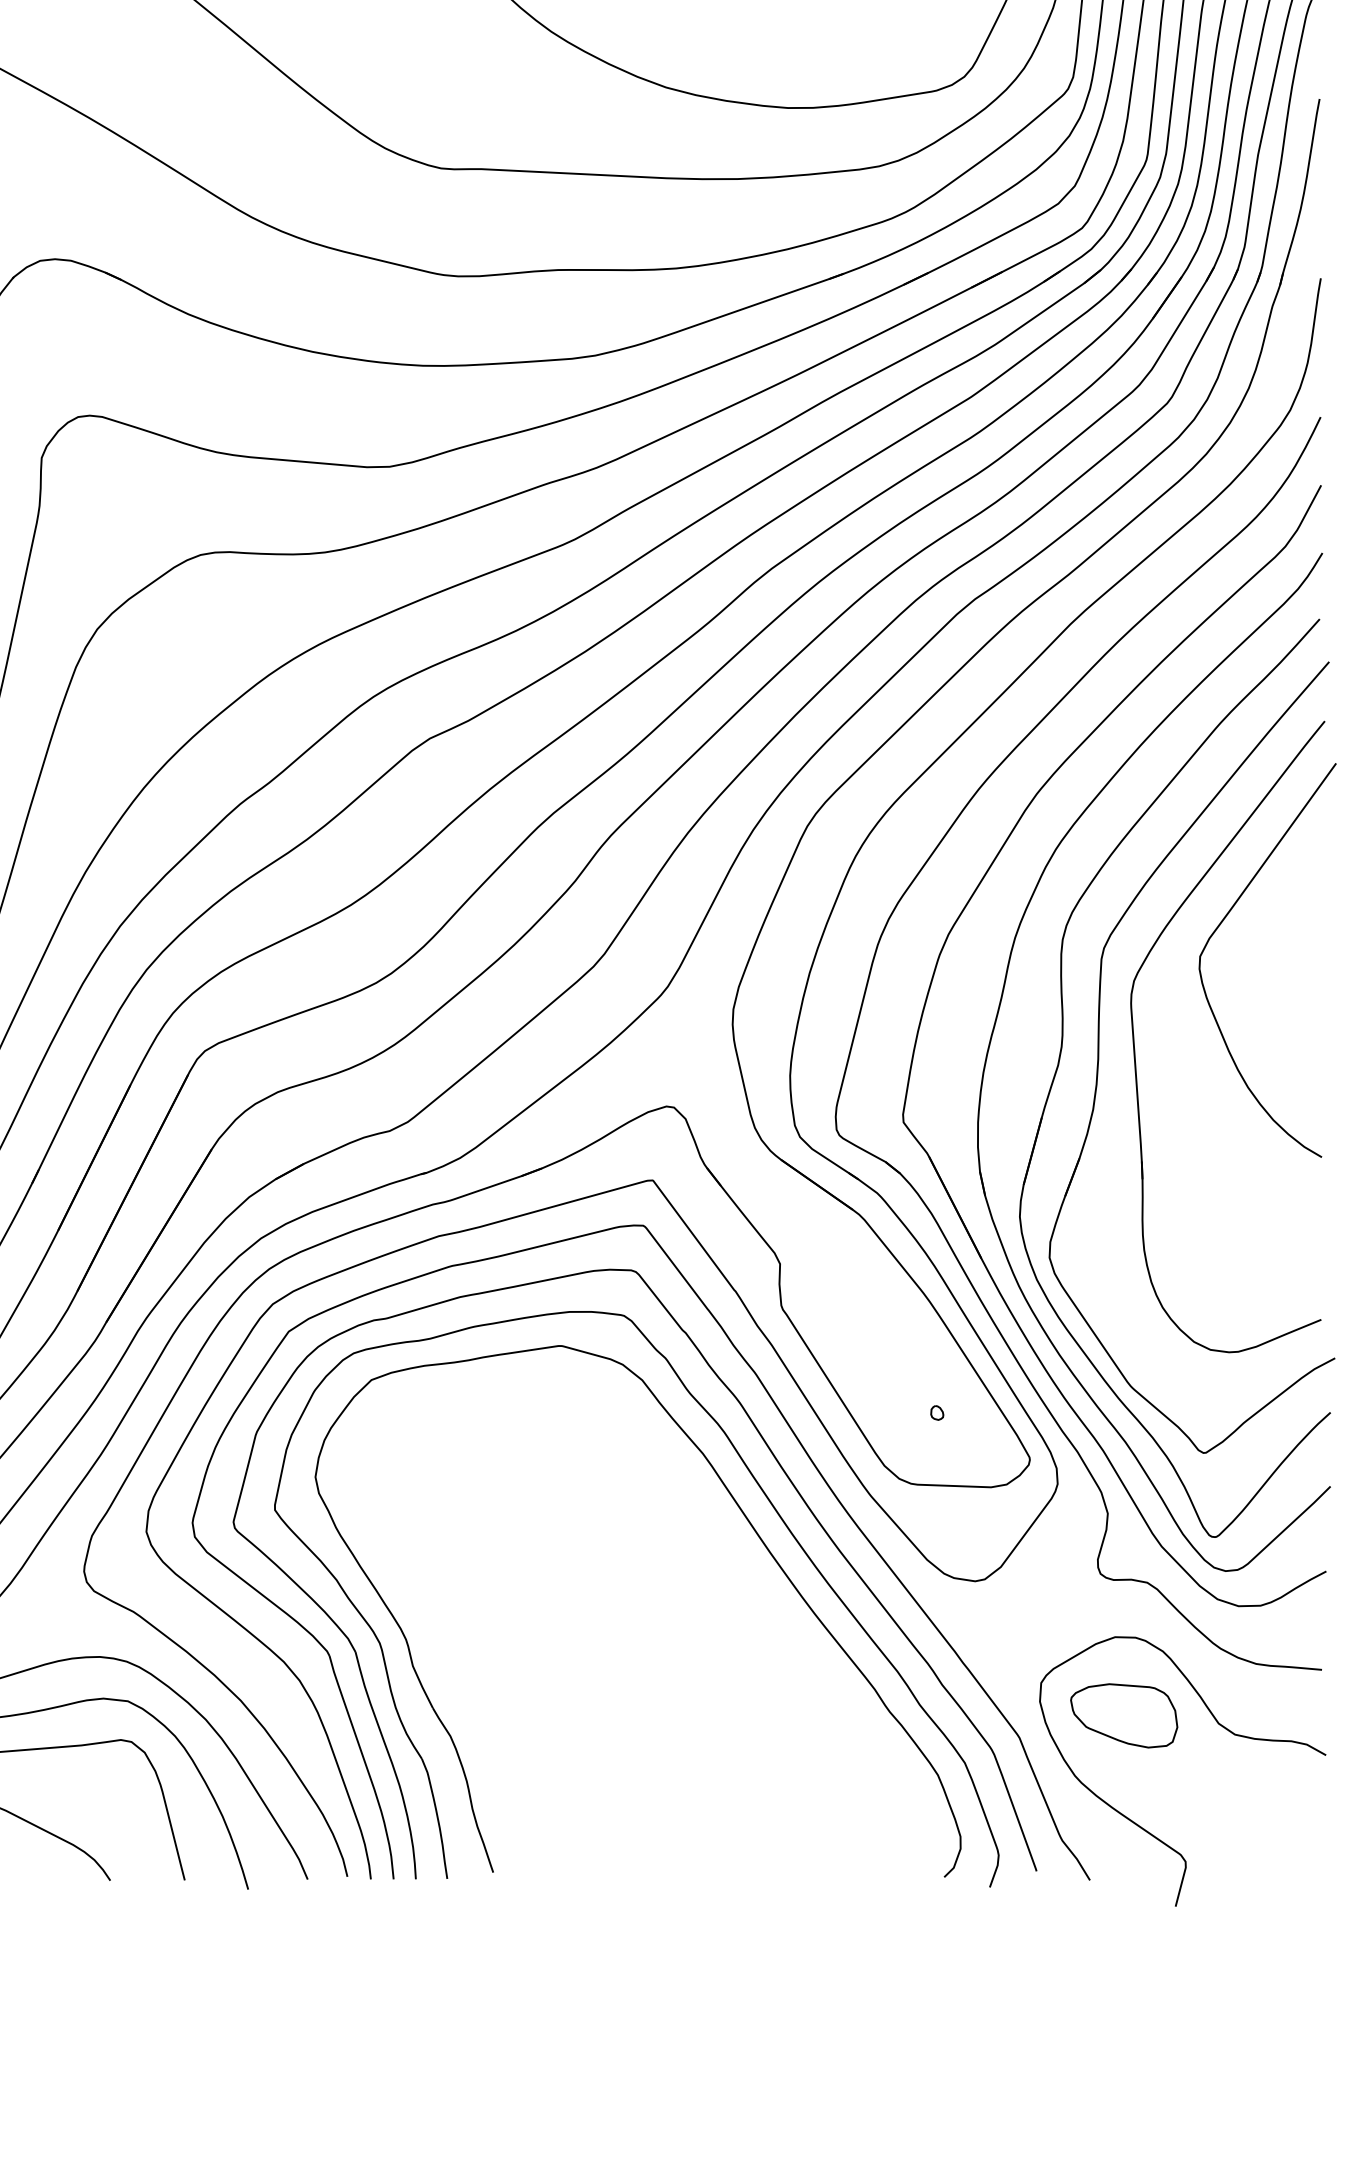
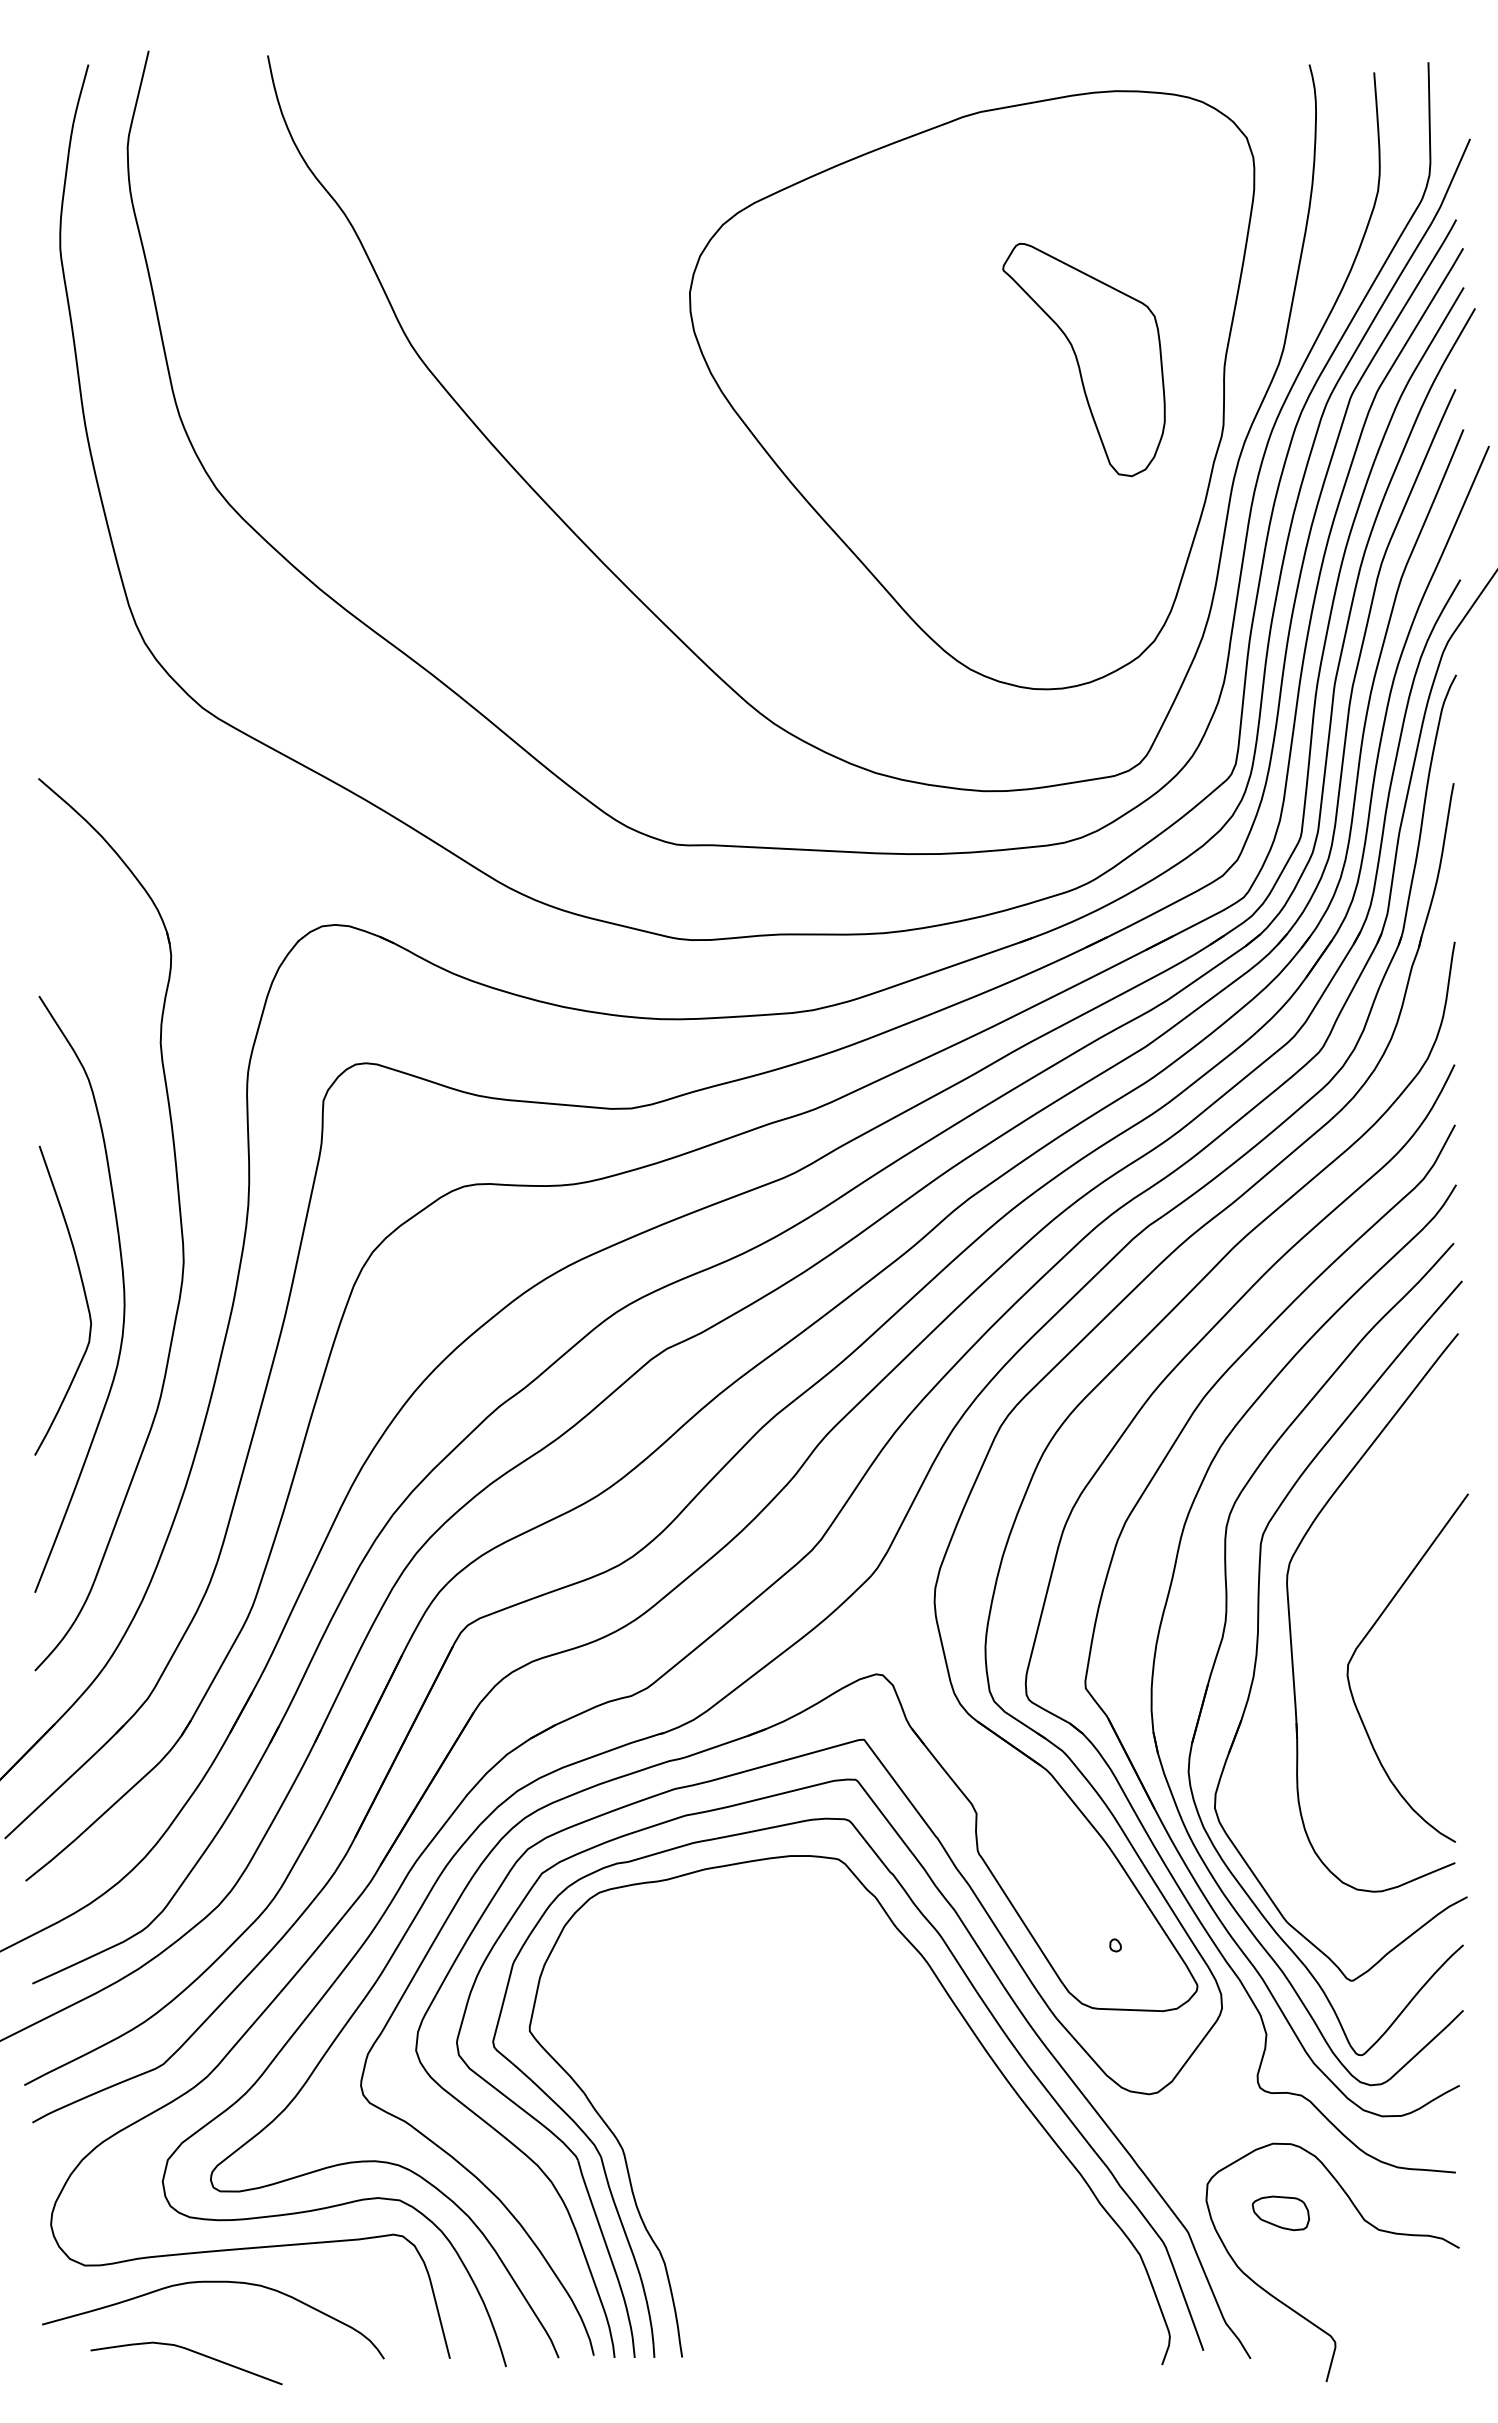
curve: (1219, 926) -> (1365, 1638), moved
part: (755, 1532) -> (954, 2051), removed
part: (1123, 1716) -> (1280, 2213), size x0.6

